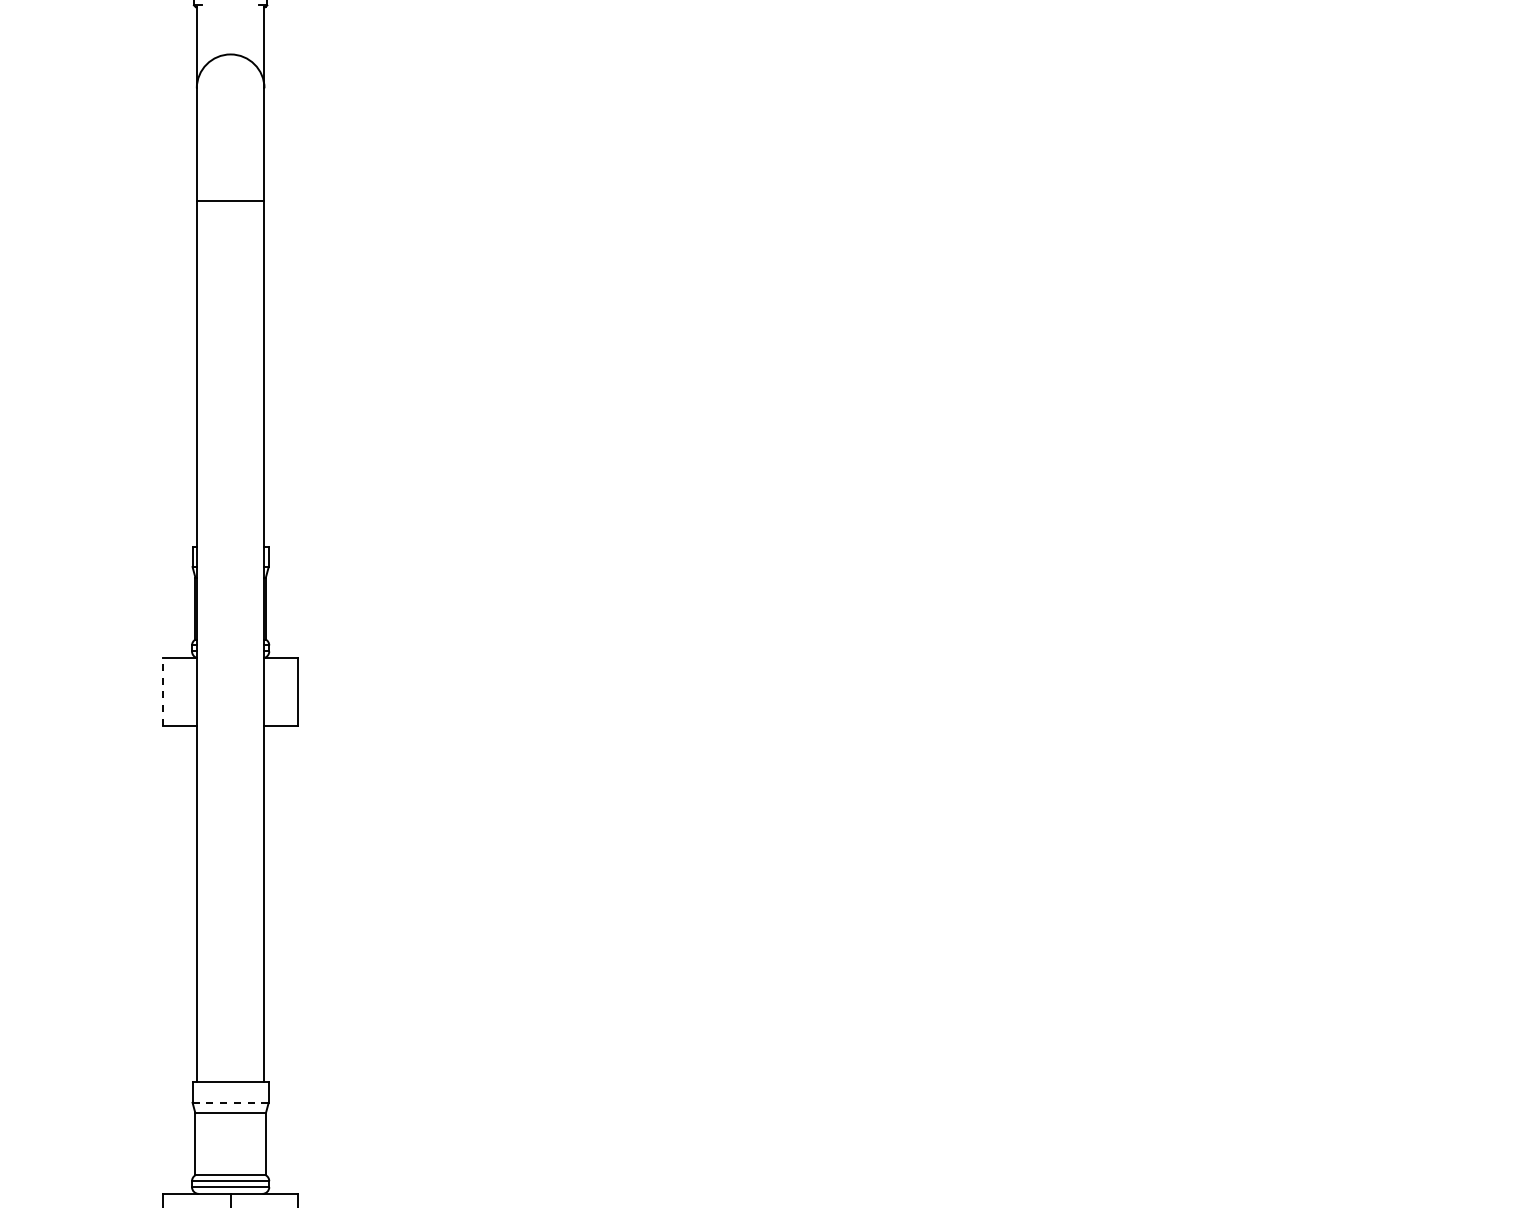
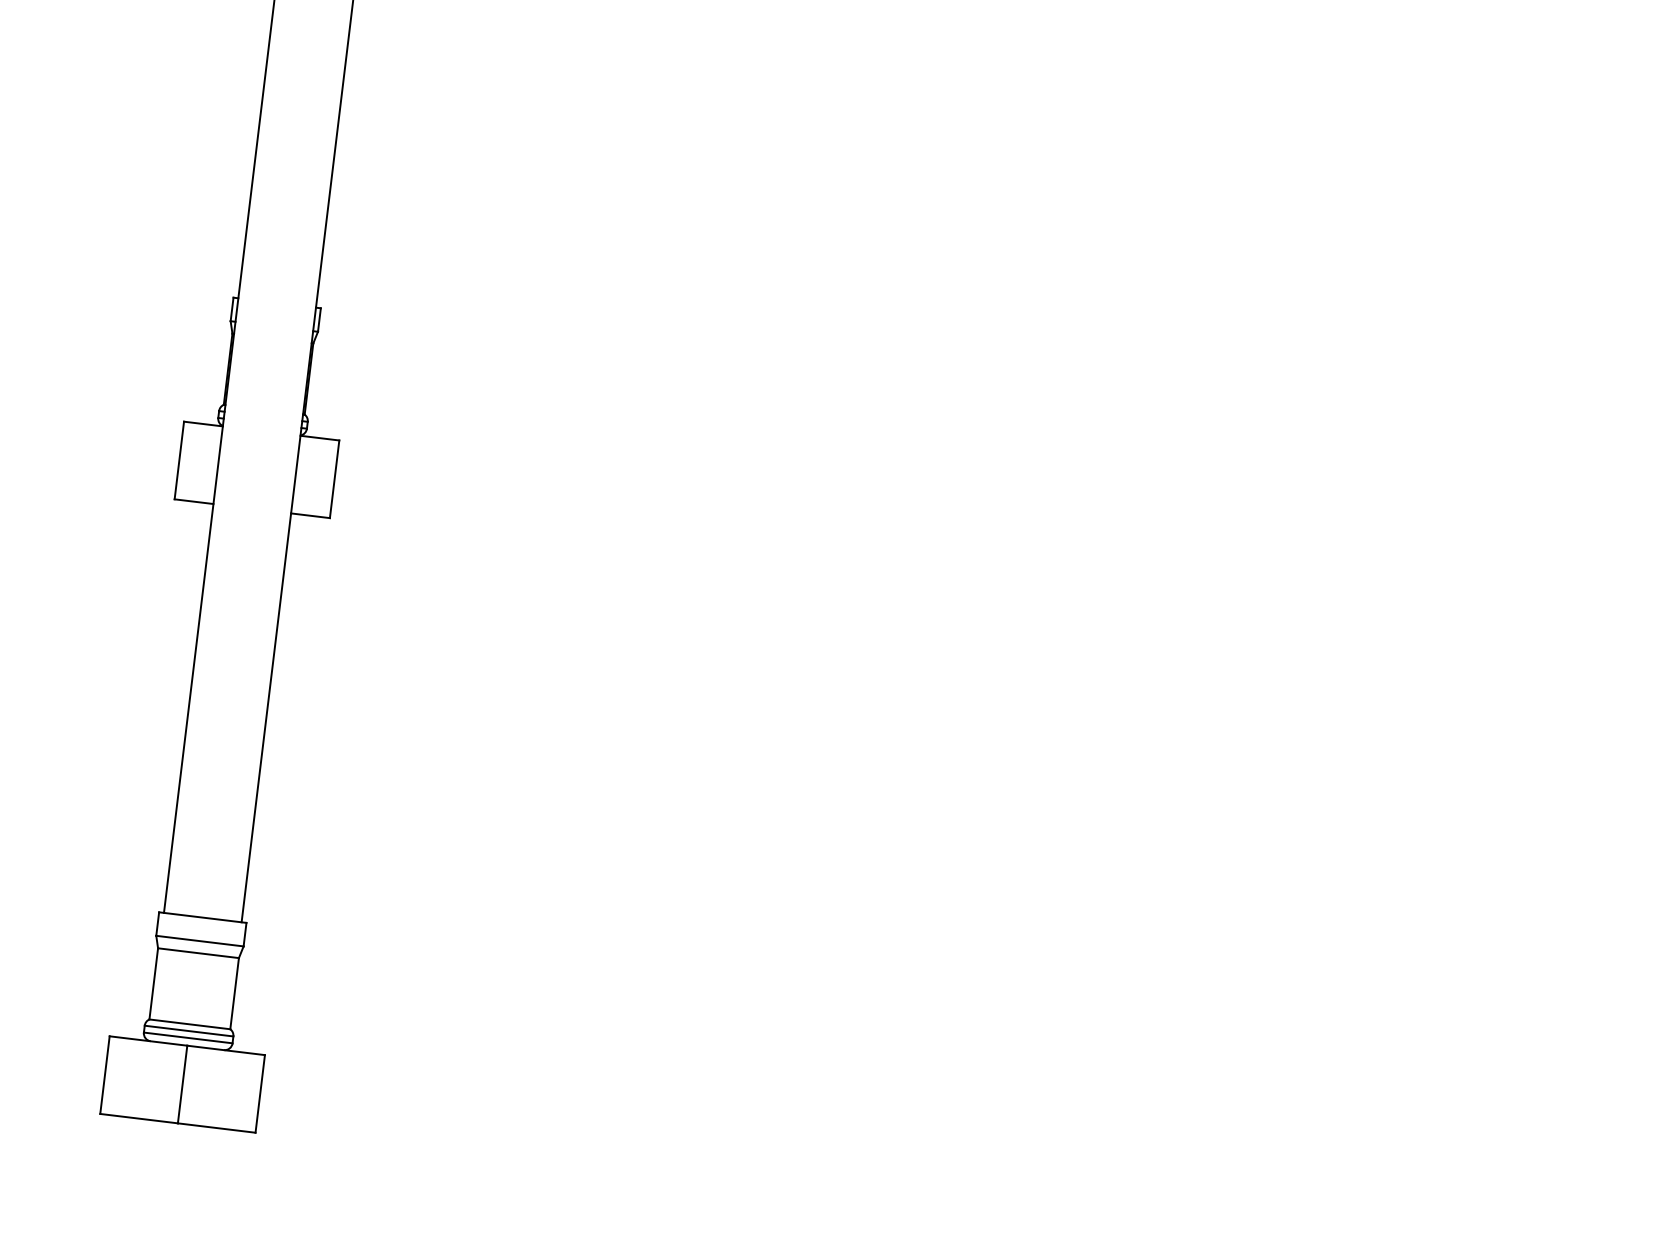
line: (162, 692) -> (178, 460), dashed -> solid
line: (231, 1102) -> (200, 940), dashed -> solid

